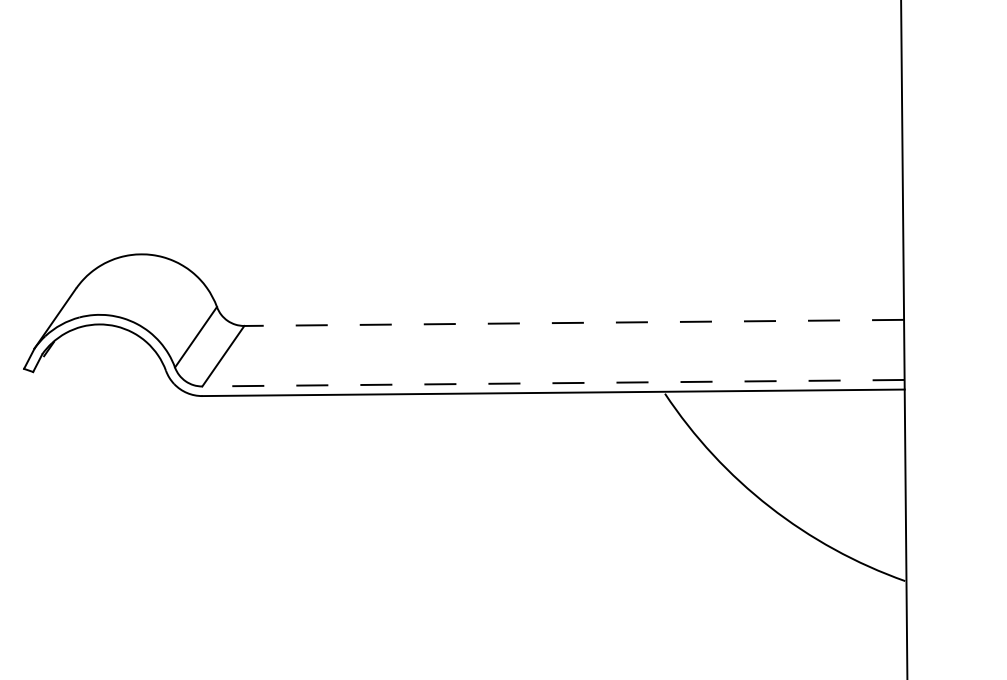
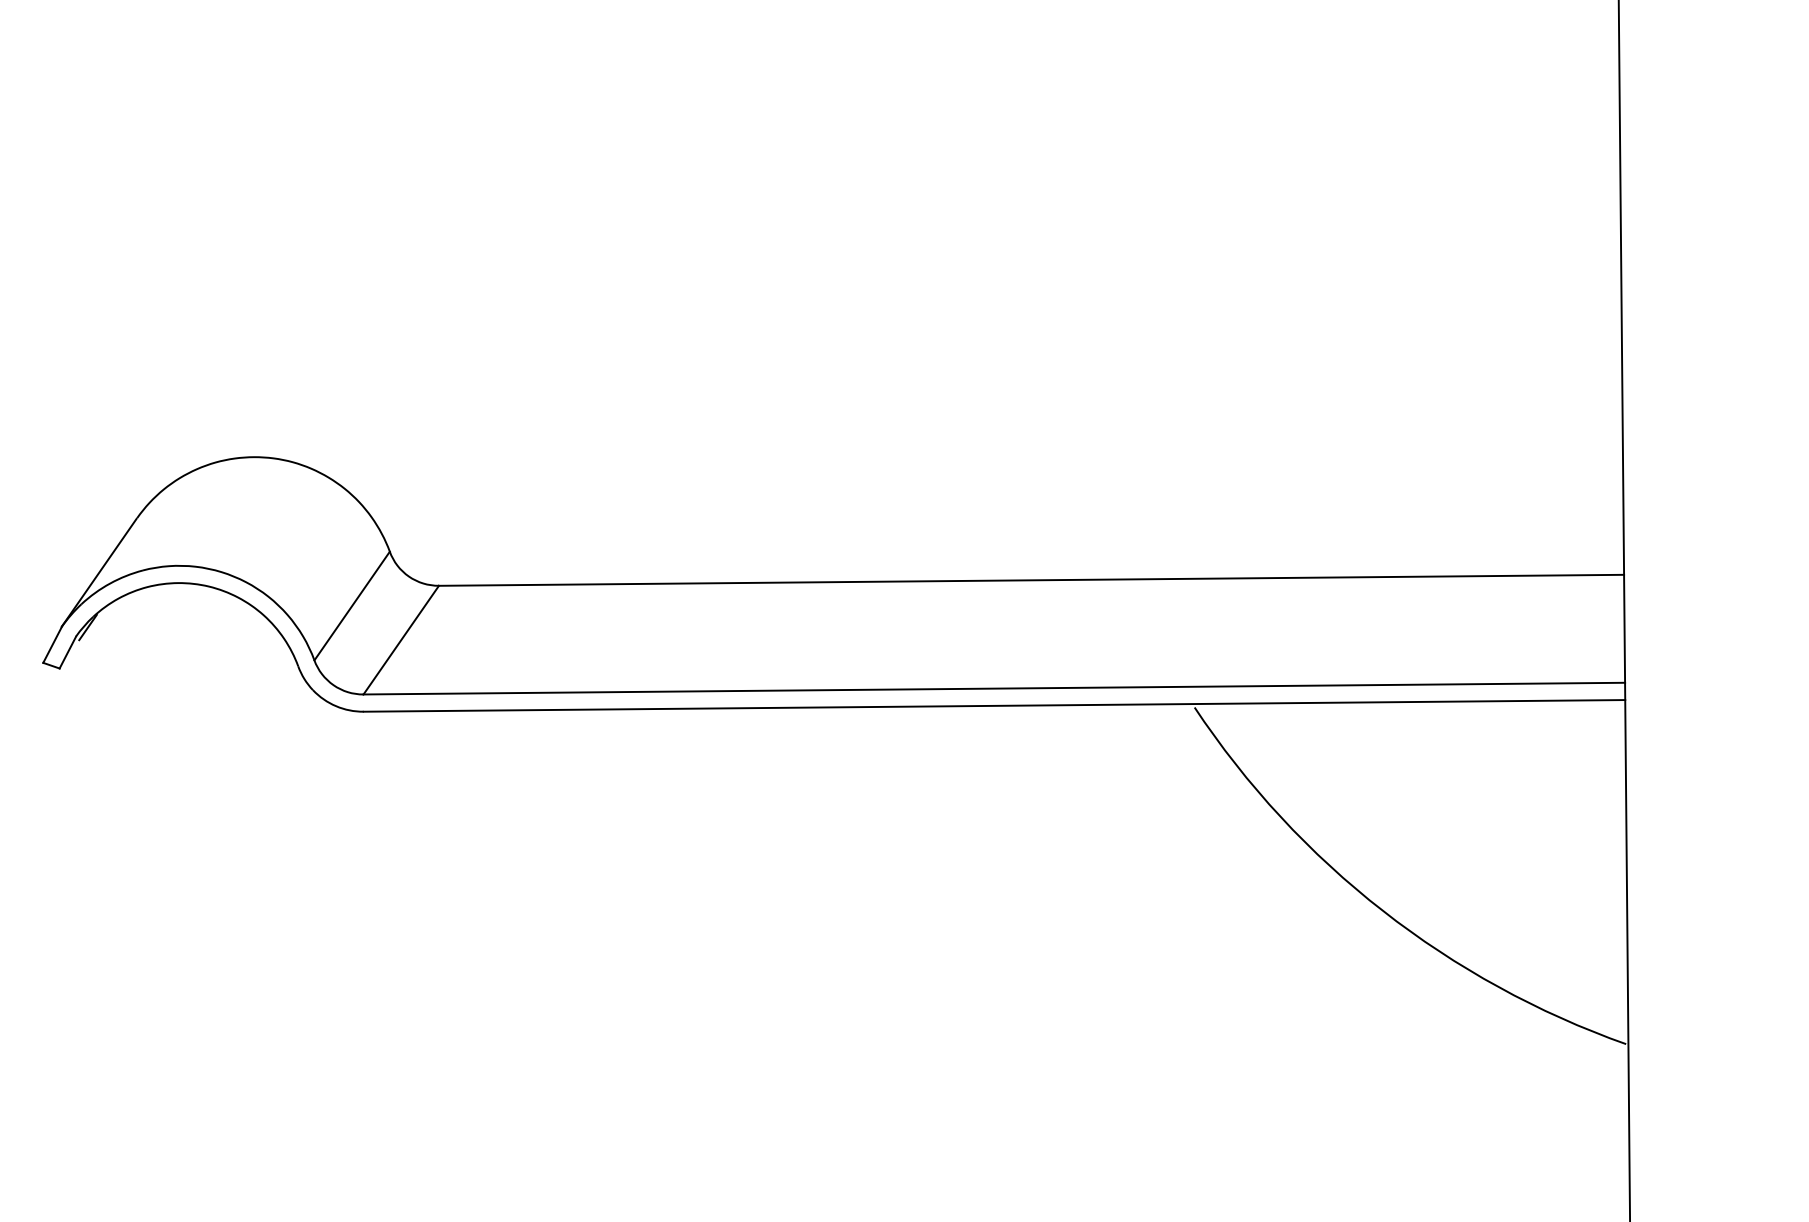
line: (574, 322) -> (1032, 579), dashed -> solid
line: (553, 383) -> (994, 689), dashed -> solid

